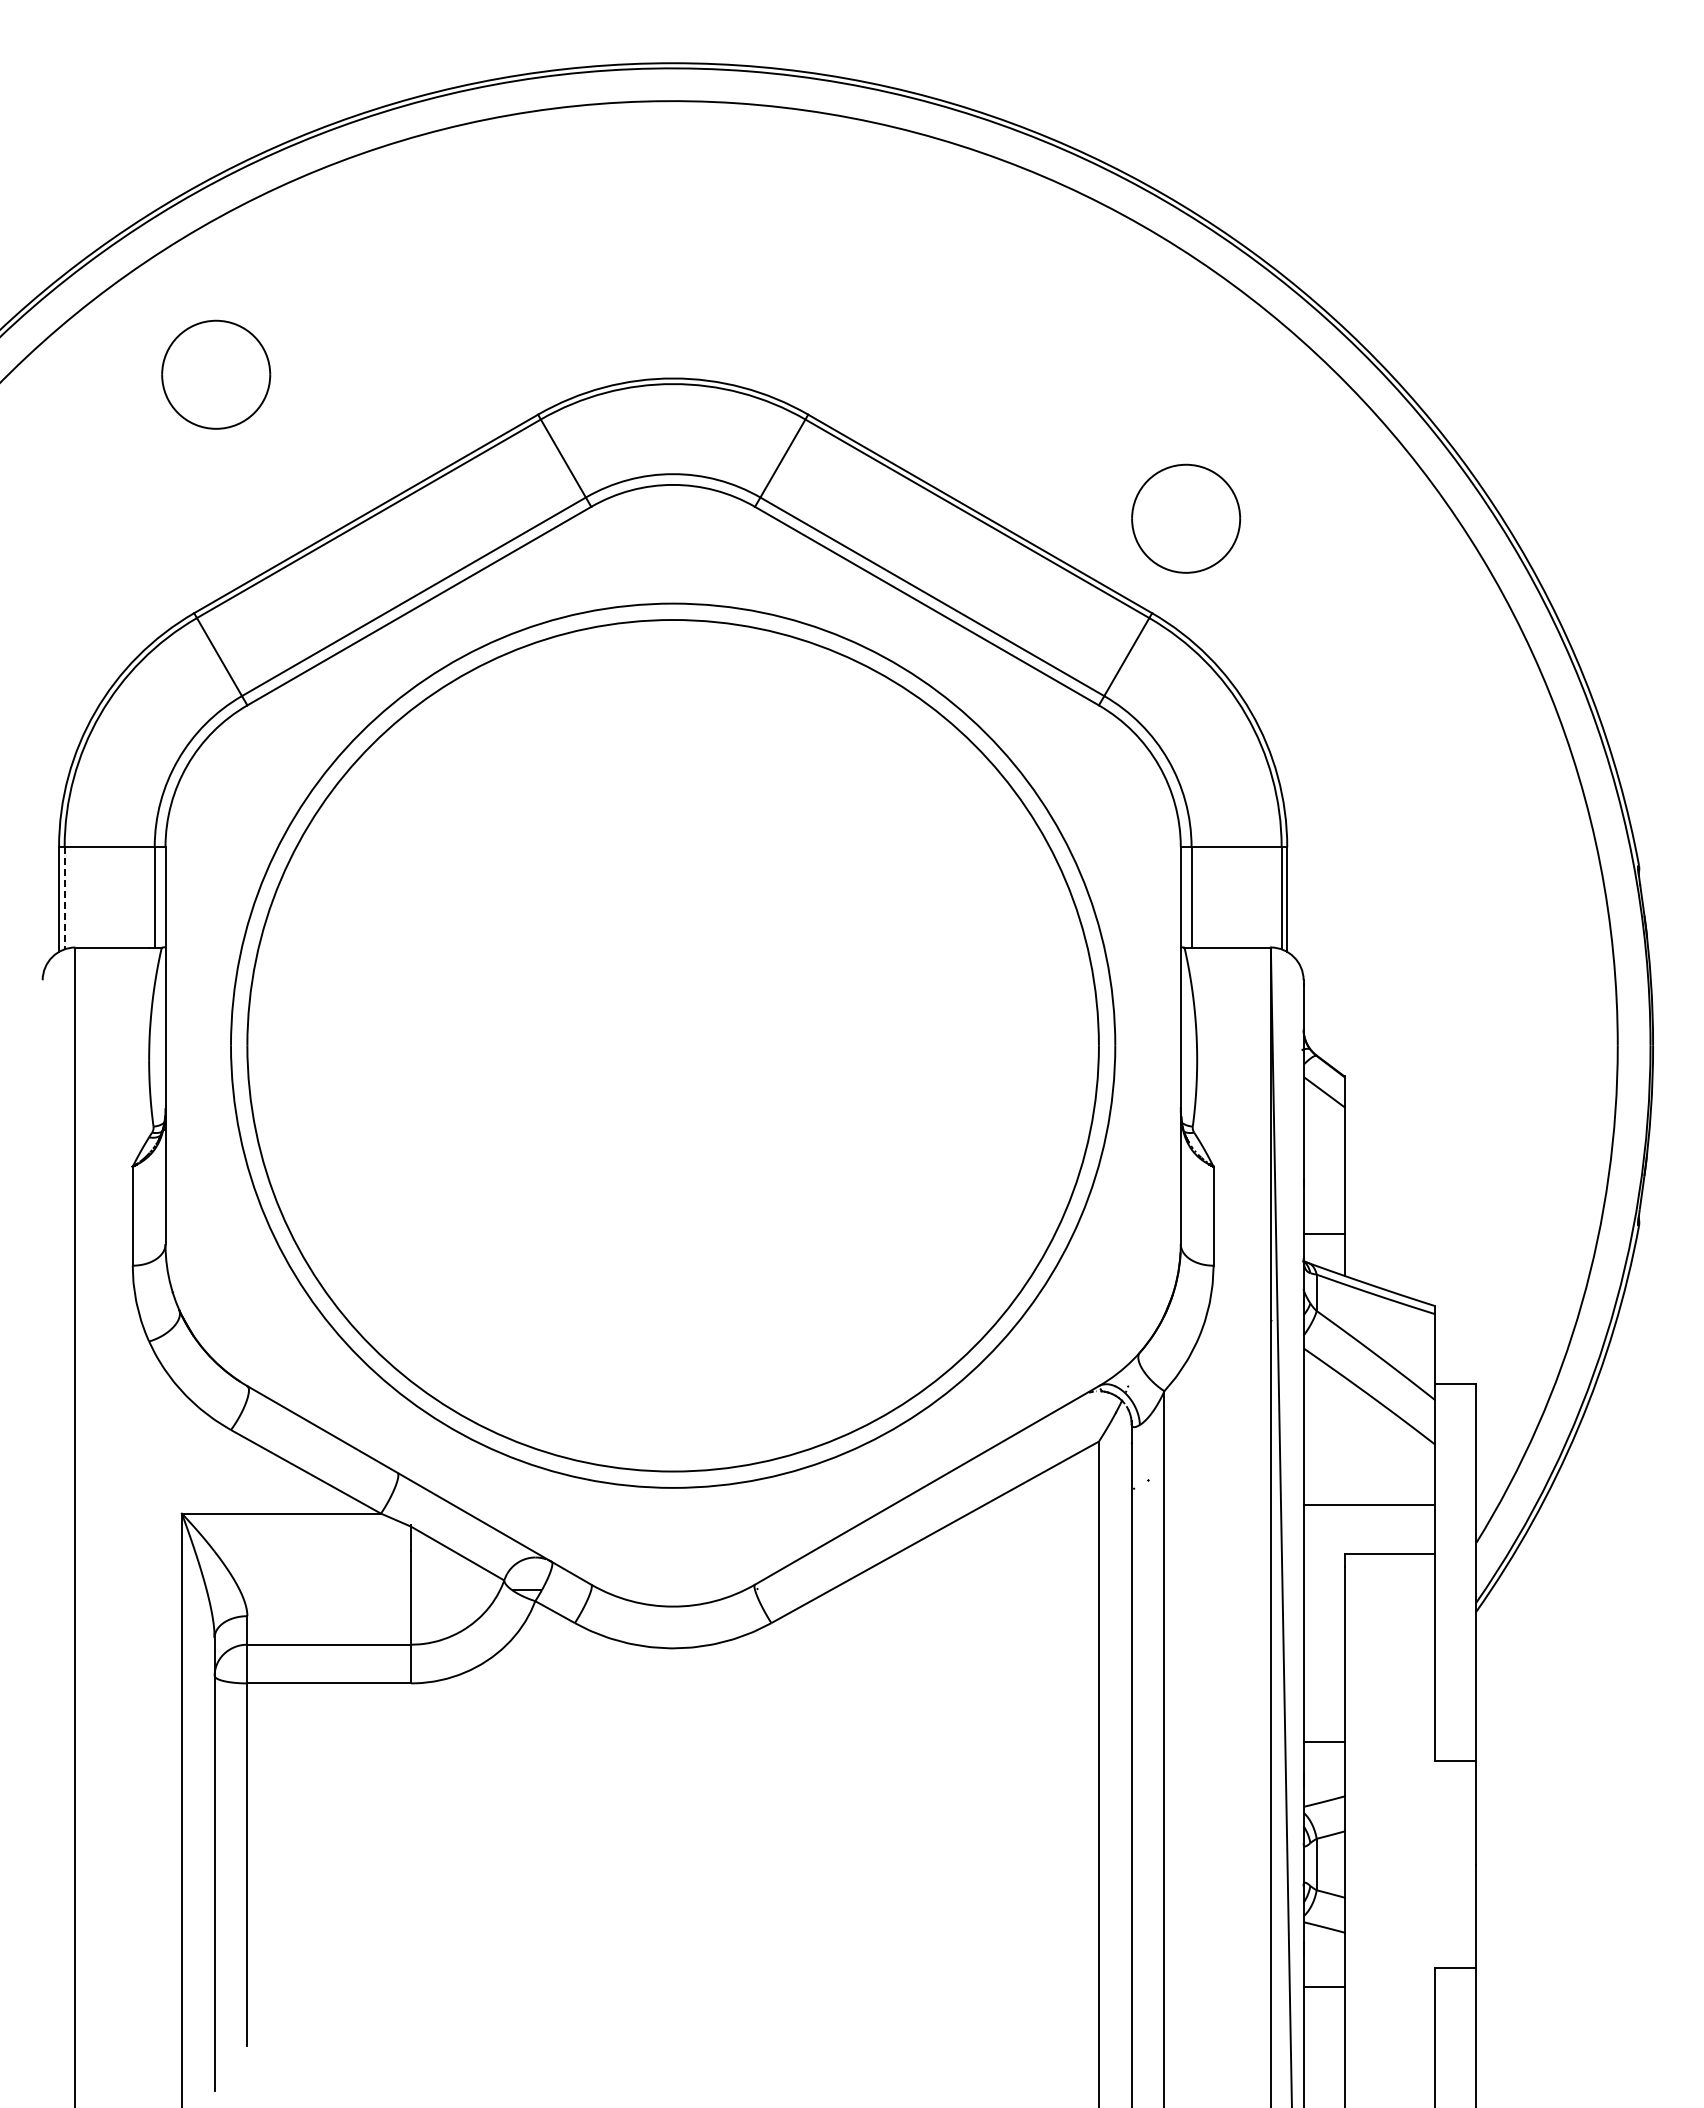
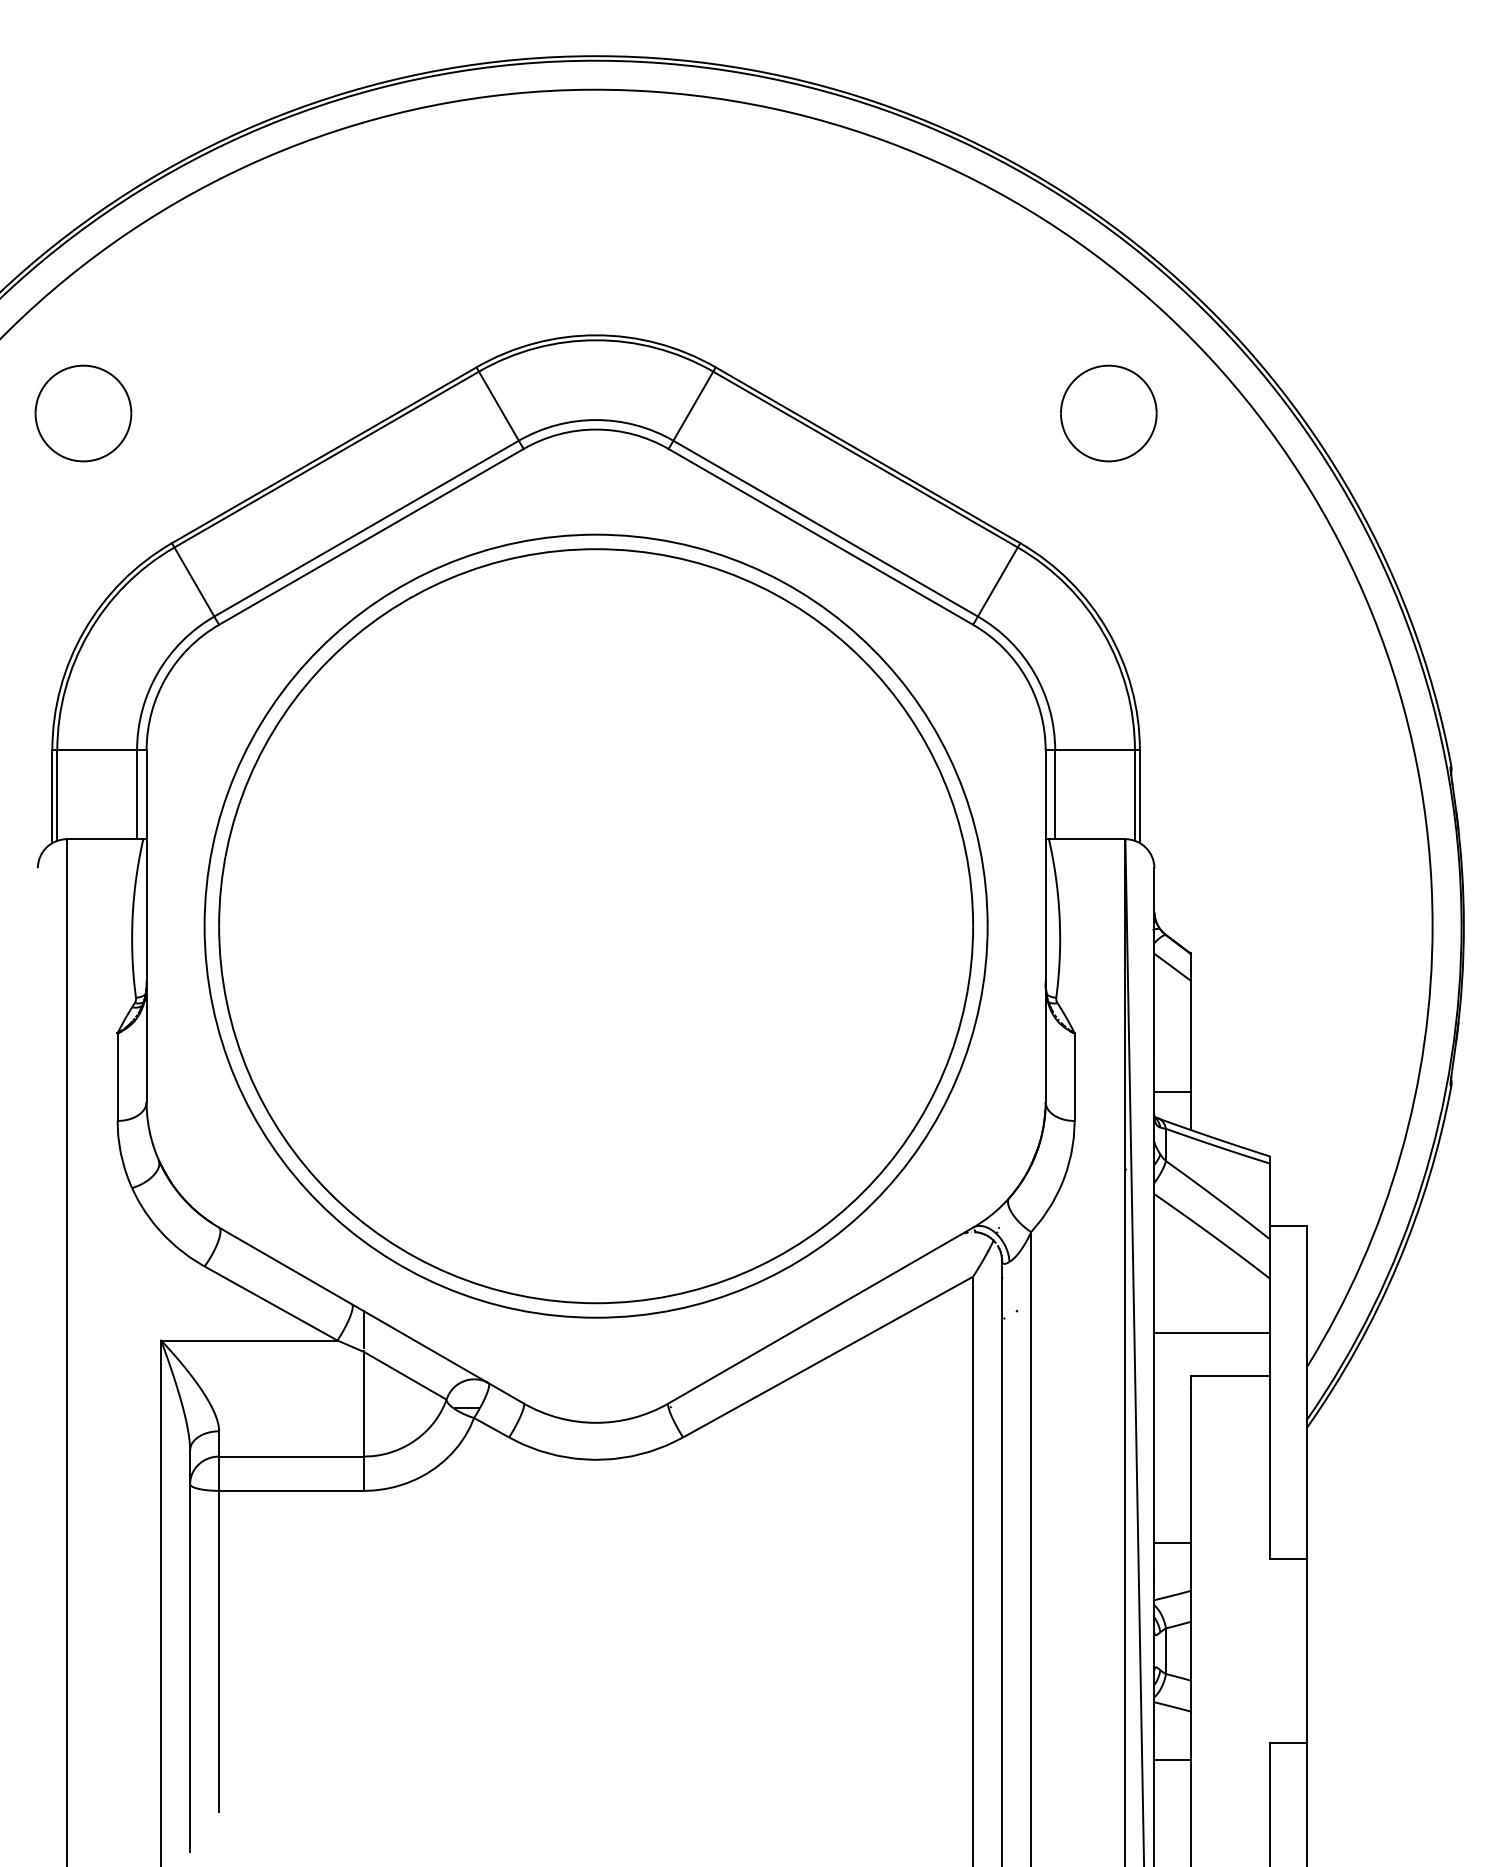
part: (216, 374) -> (83, 413), moved
part: (1186, 518) -> (1109, 413), moved
line: (64, 898) -> (57, 795), dashed -> solid
line: (411, 1500) -> (364, 1328), added

